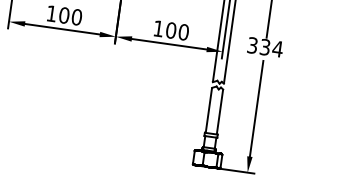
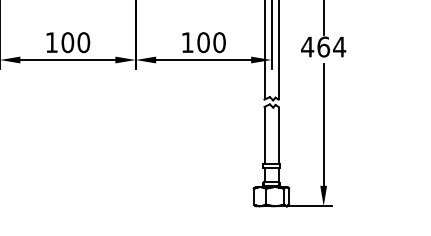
text: (258, 45) -> (315, 46), 334 -> 464

